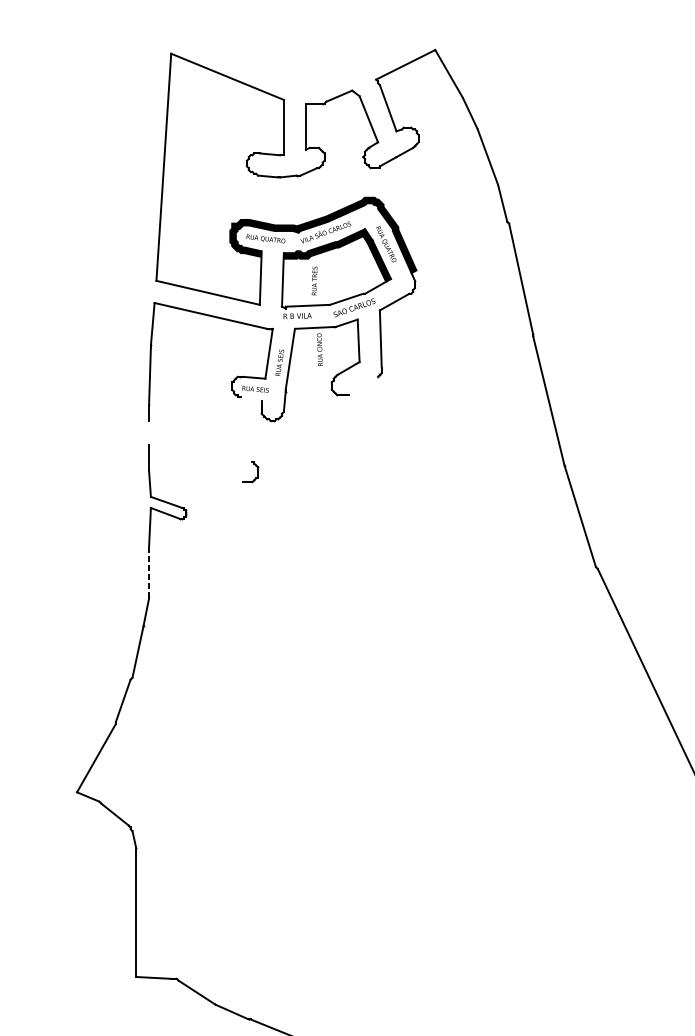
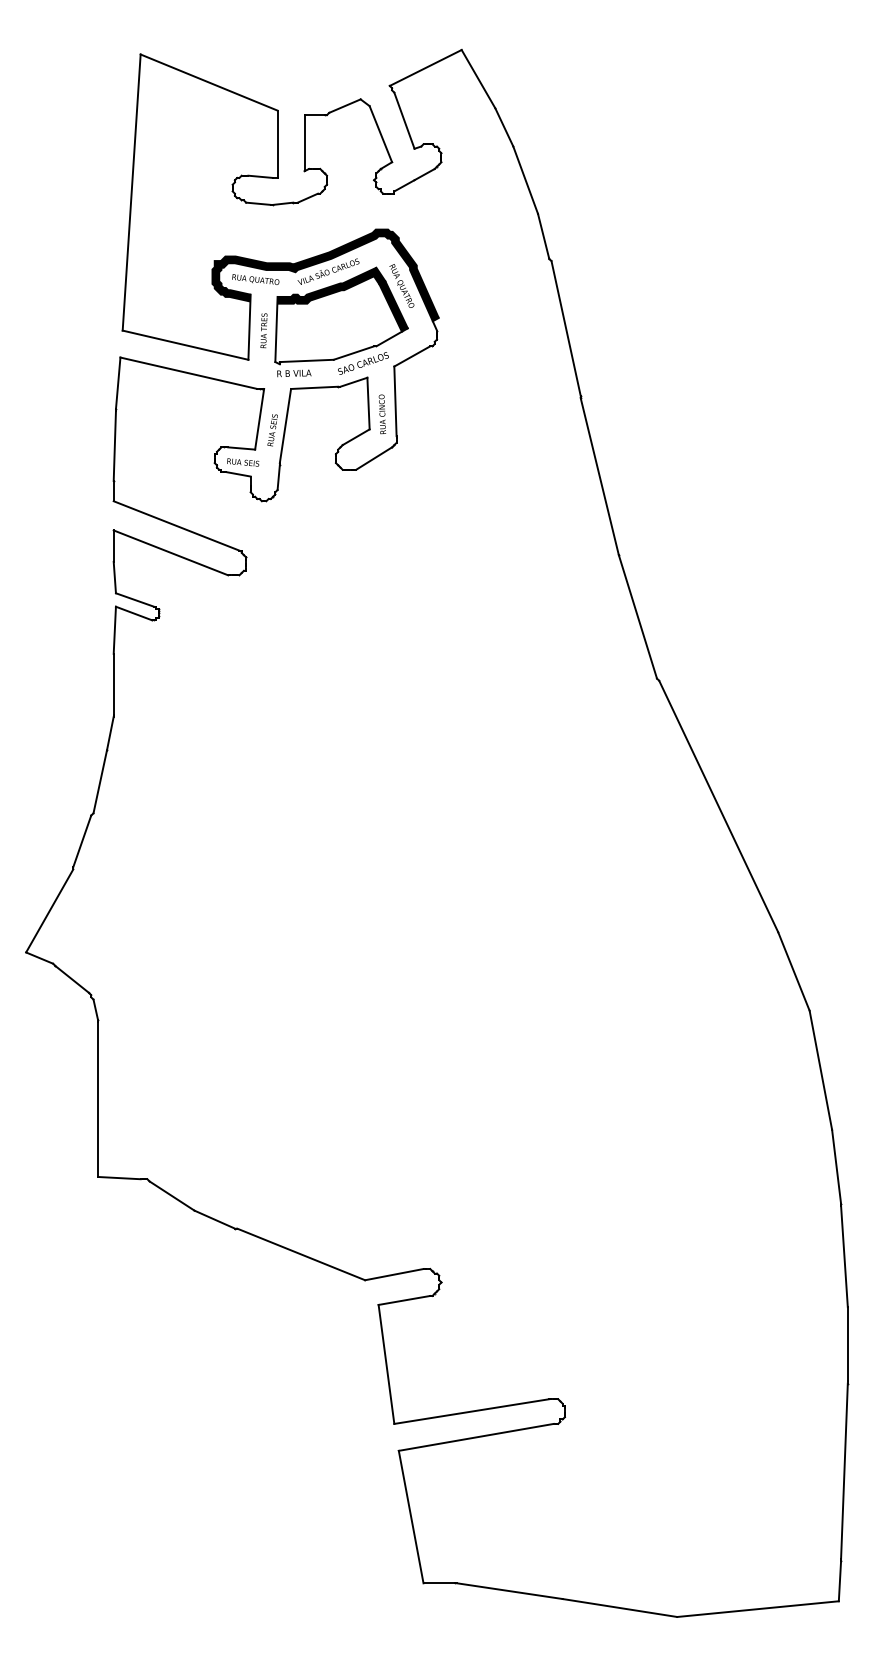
text: (314, 280) -> (263, 330), moved
text: (319, 349) -> (381, 414), moved
line: (363, 386) -> (374, 458), added
line: (250, 399) -> (237, 474), added
line: (200, 441) -> (176, 525), added
line: (195, 463) -> (170, 552), added
line: (148, 571) -> (113, 684), dashed -> solid

